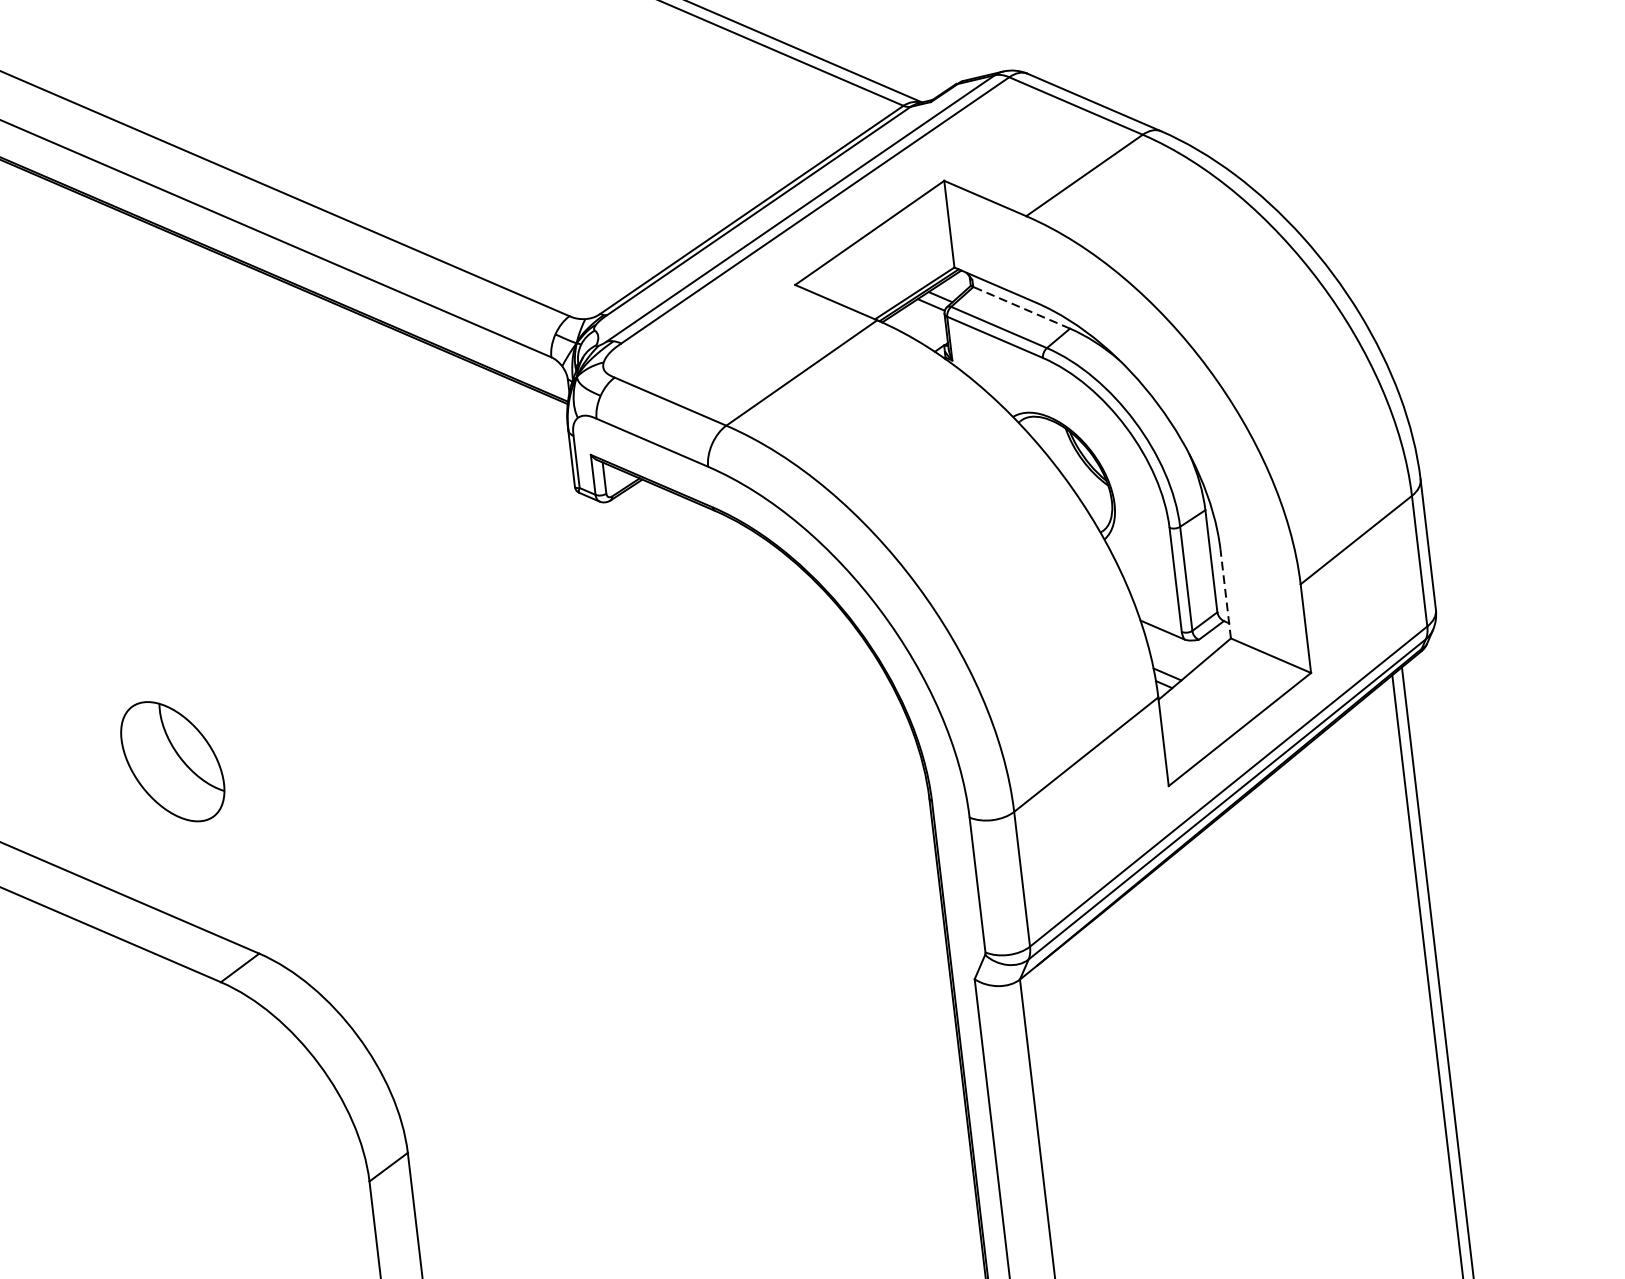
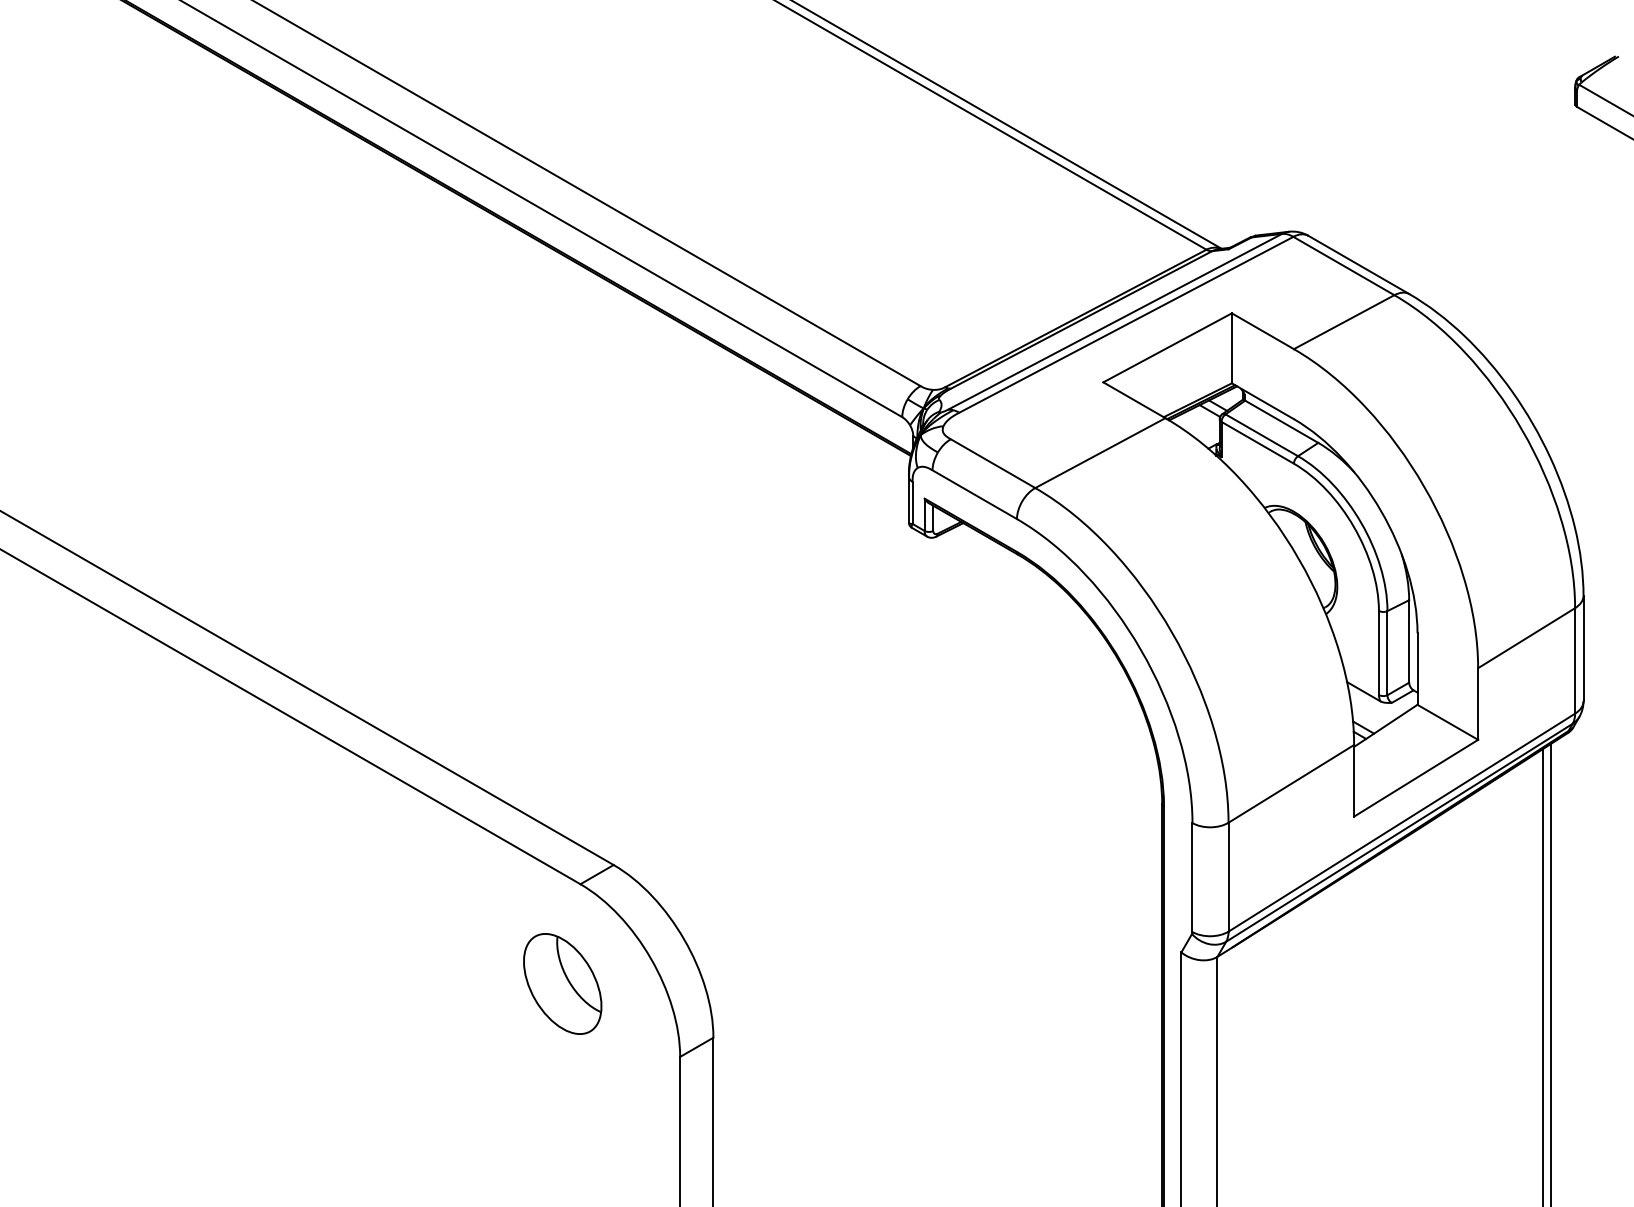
line: (1021, 307) -> (1281, 421), dashed -> solid
line: (1225, 594) -> (1417, 669), dashed -> solid
part: (172, 761) -> (562, 983), moved

